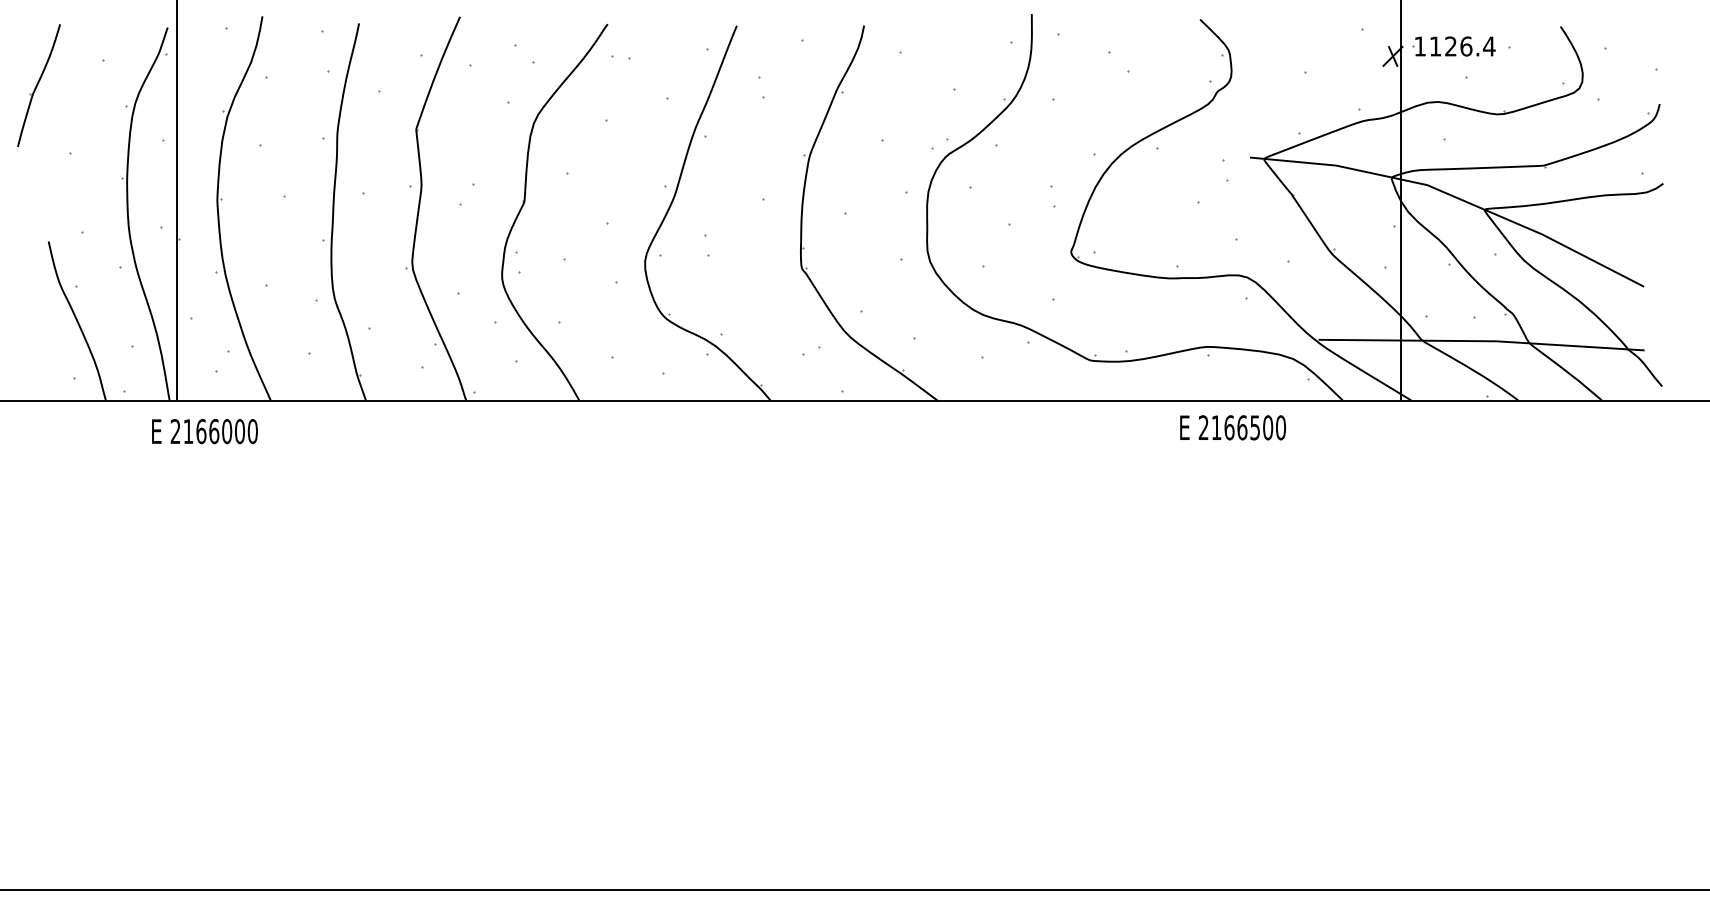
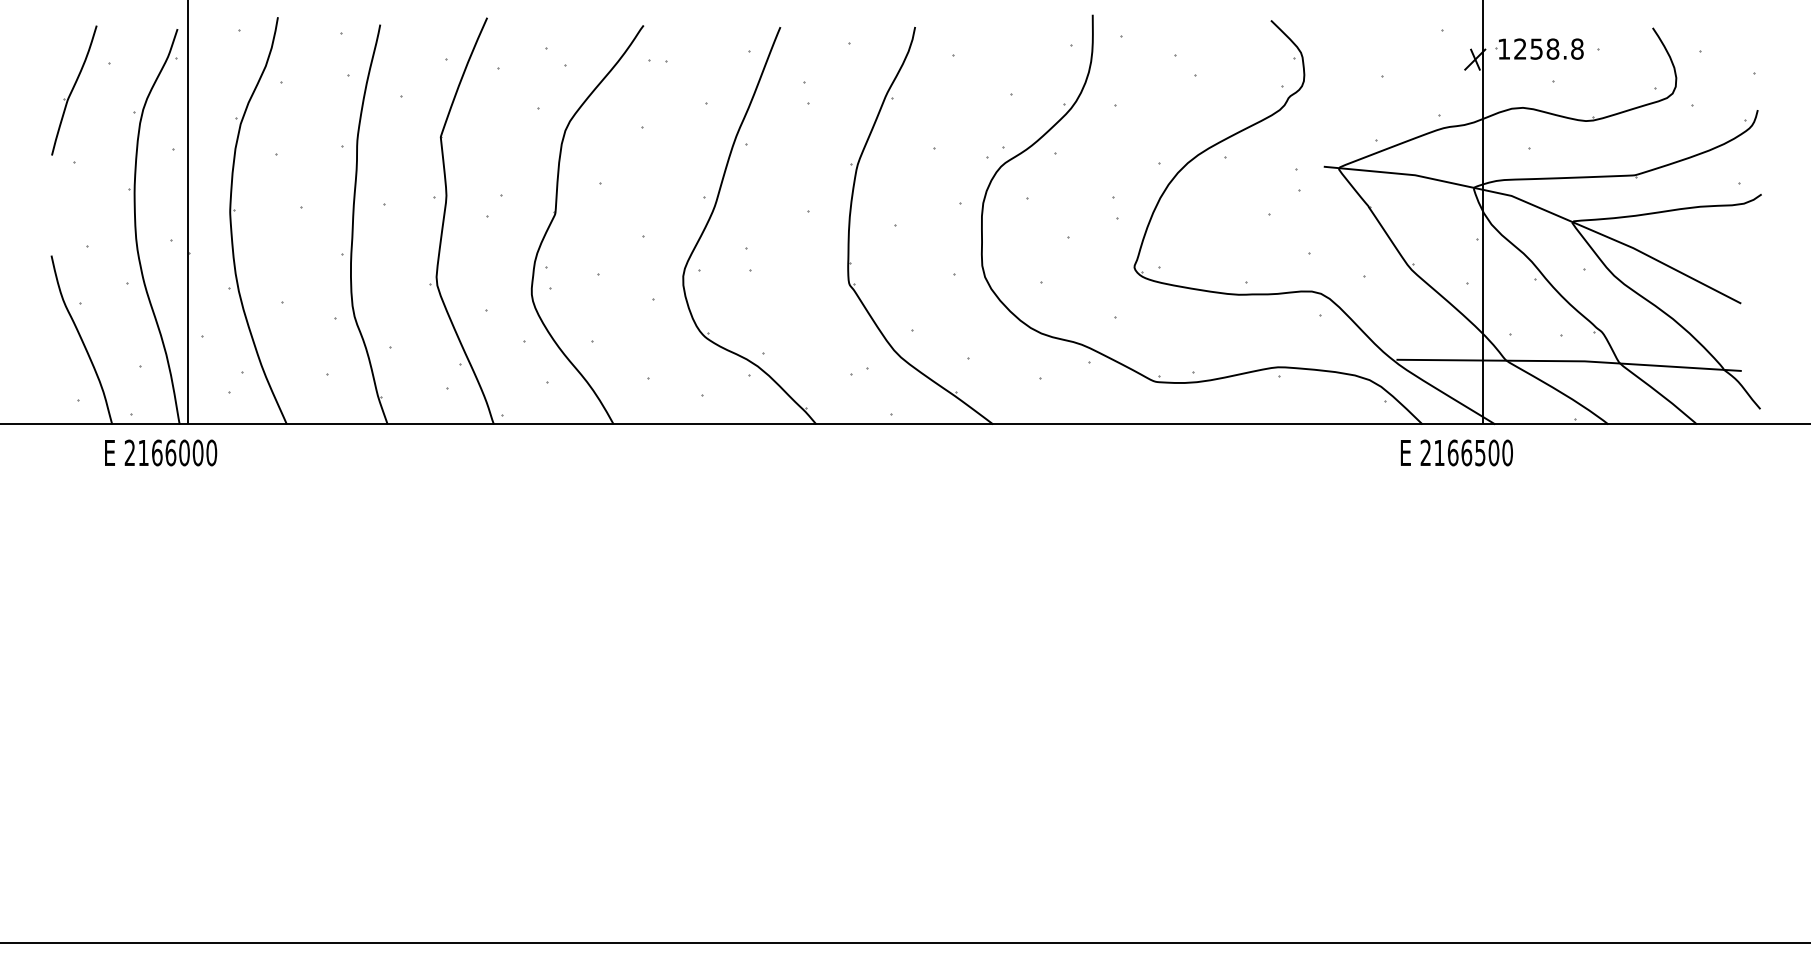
text: (1463, 45) -> (1549, 48), 1126.4 -> 1258.8
part: (39, 85) -> (74, 90), moved
text: (1232, 427) -> (1456, 452), moved
text: (205, 431) -> (161, 452), moved

